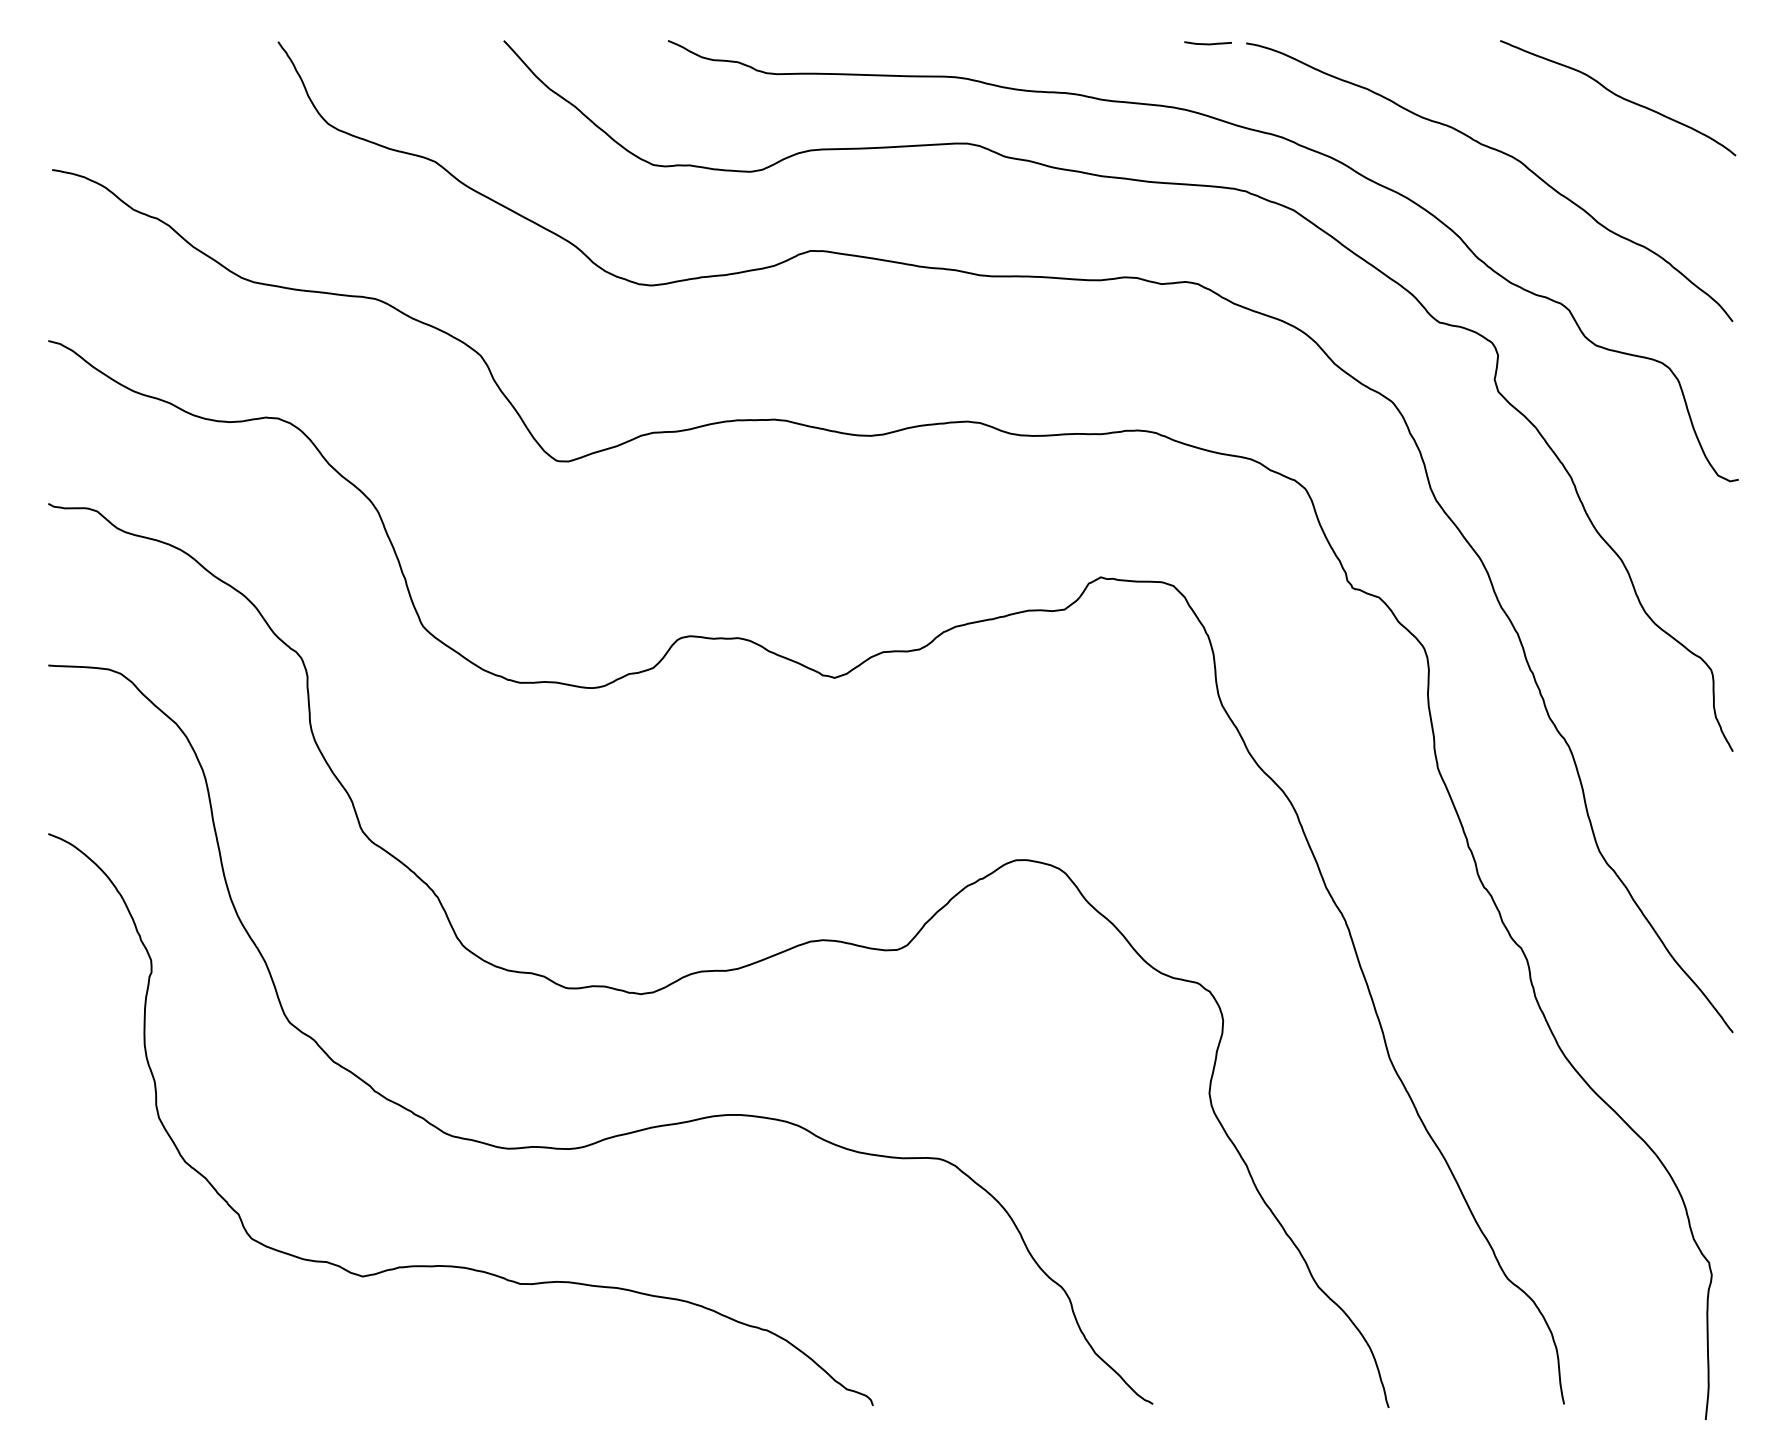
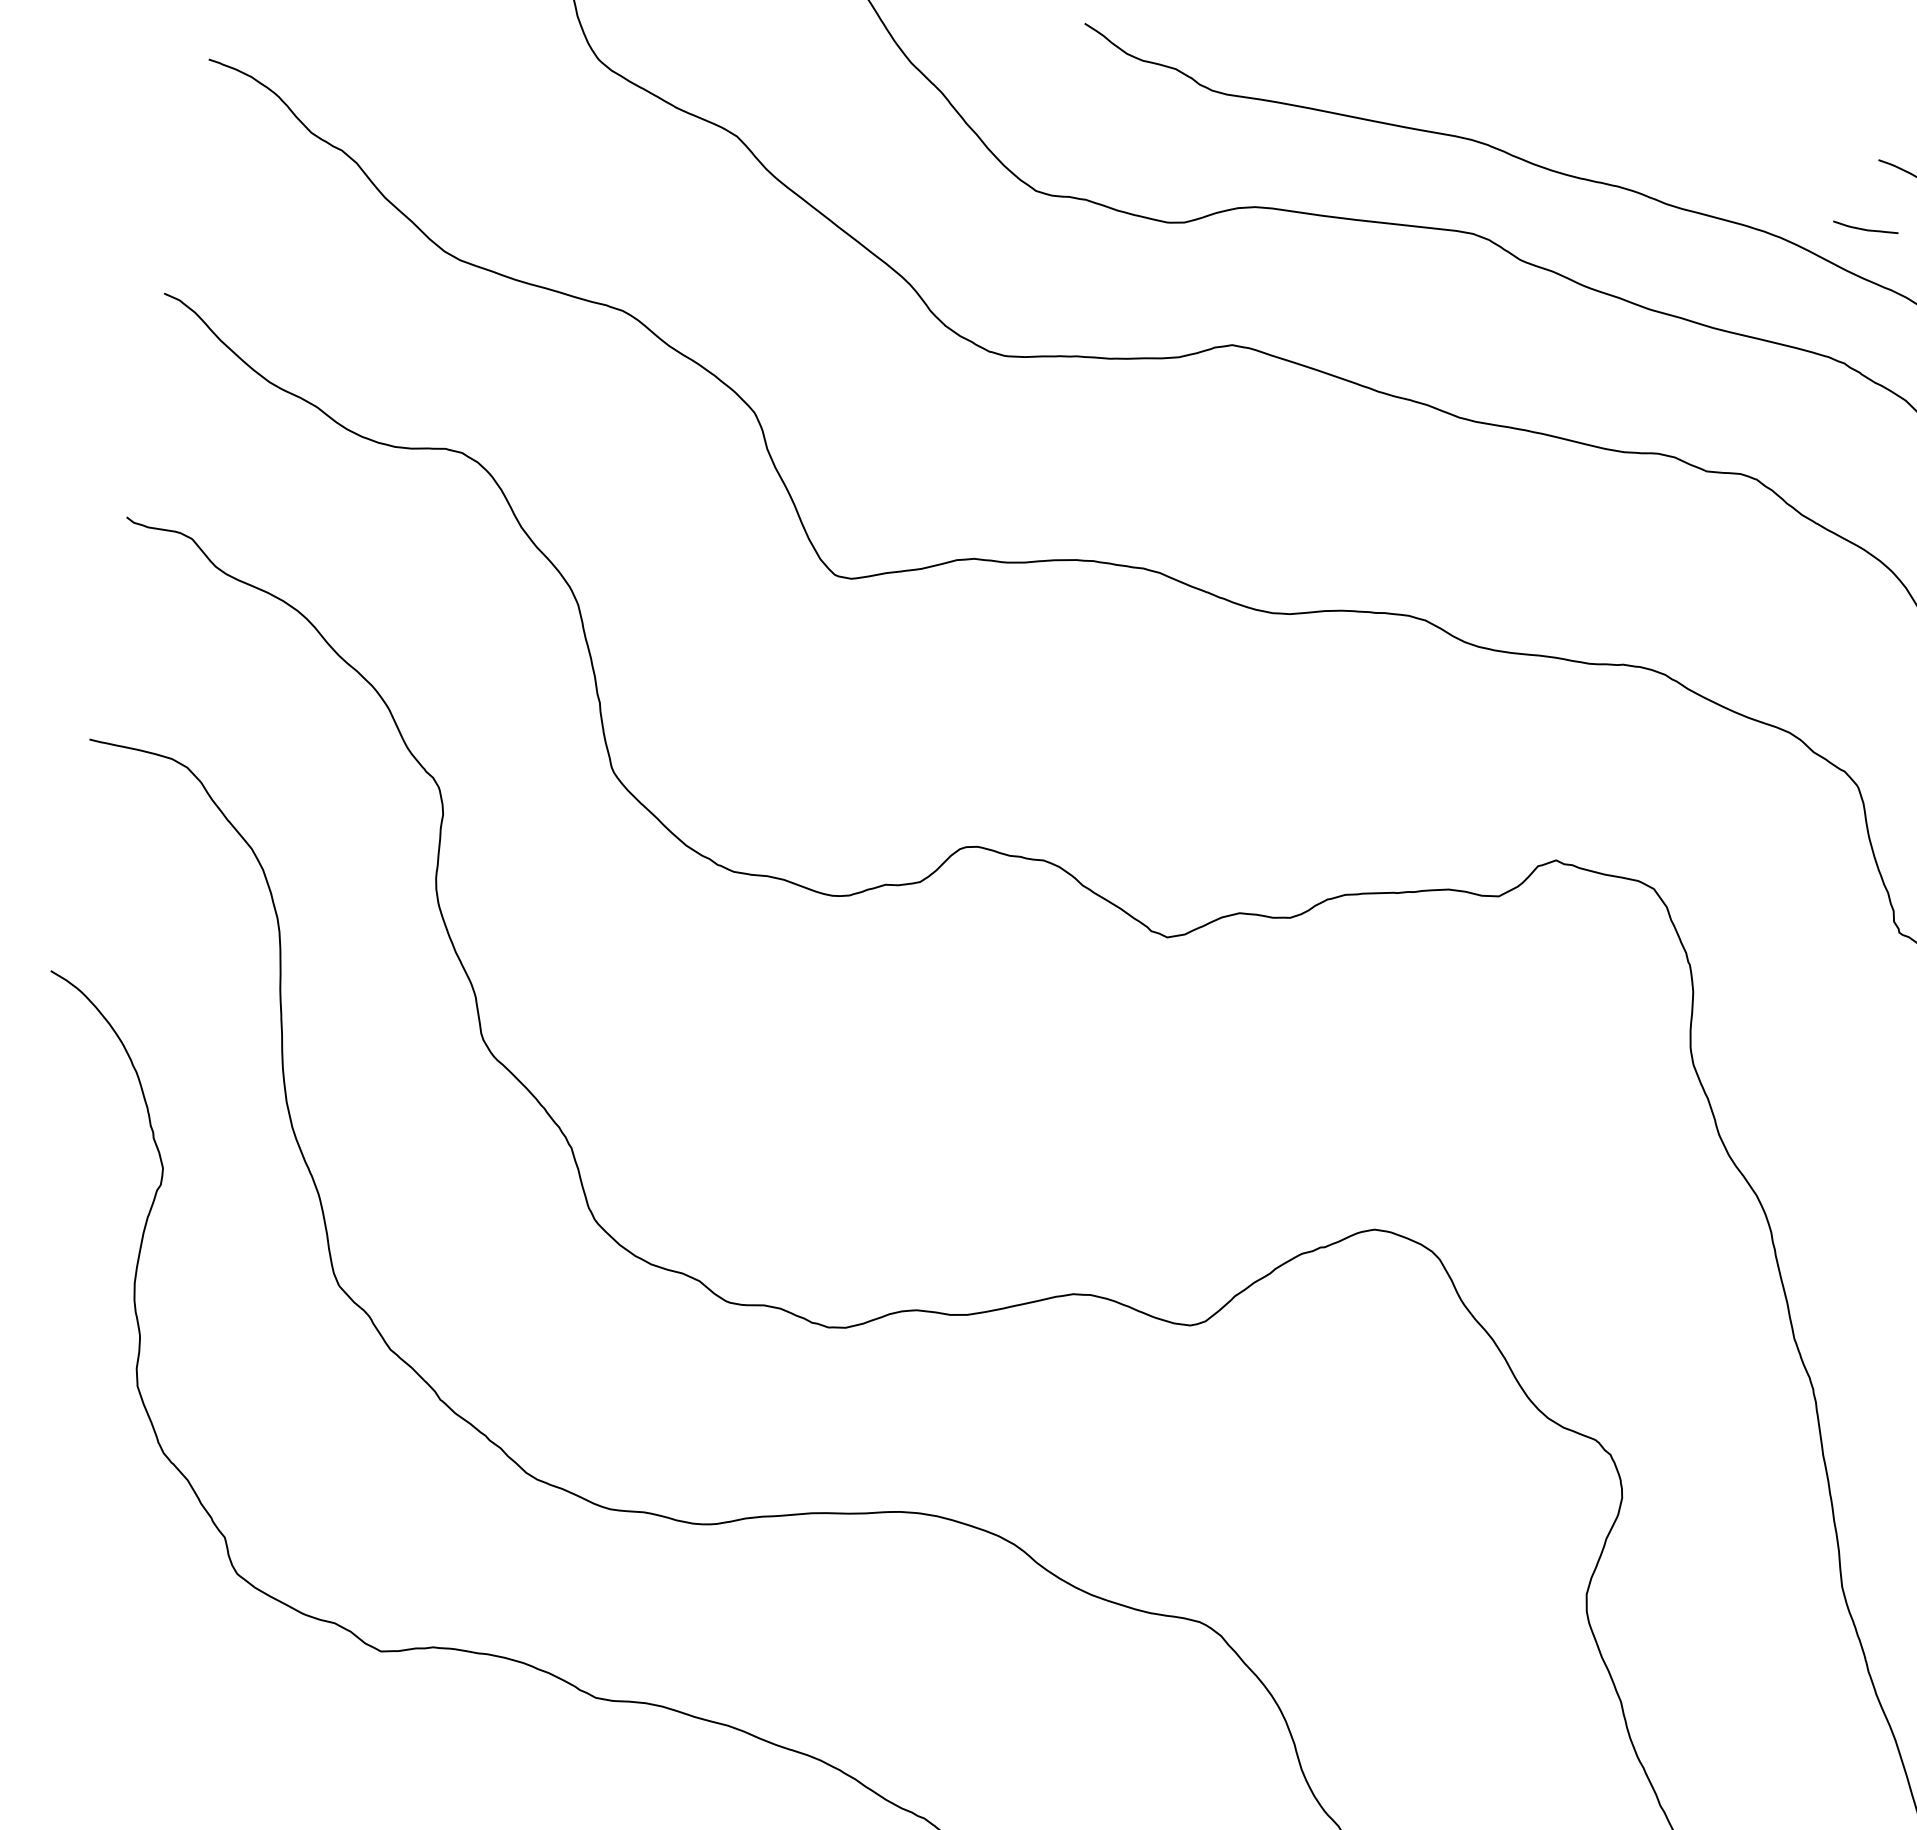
curve: (1207, 43) -> (1864, 228), moved

